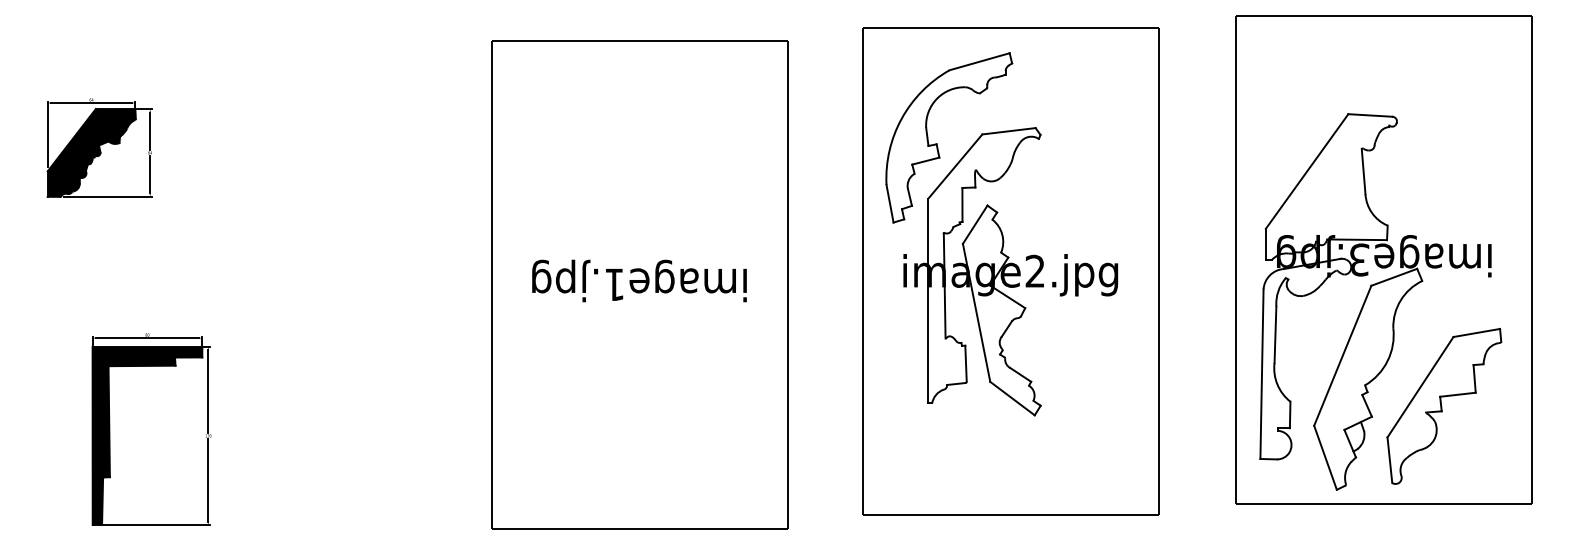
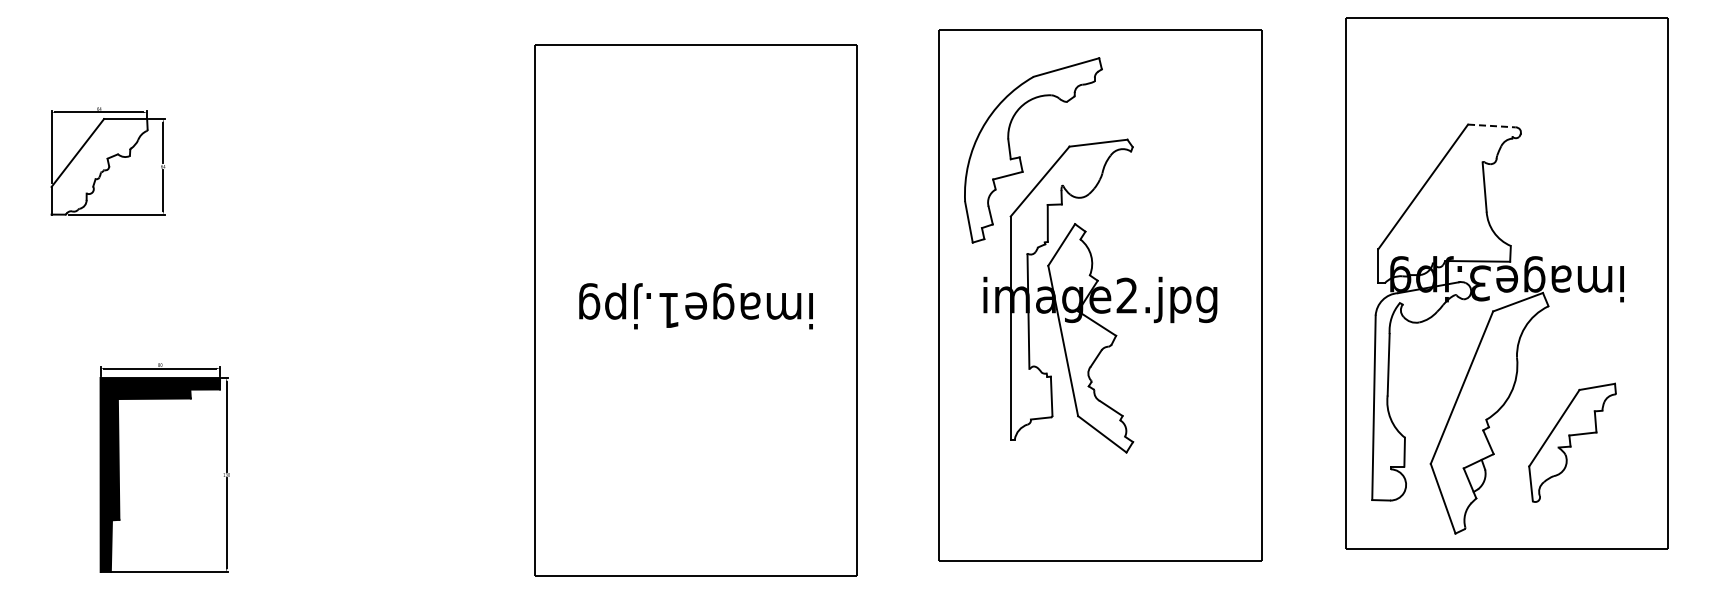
line: (1369, 115) -> (1491, 125), solid -> dashed
fill: (91, 152) -> (99, 166), removed
part: (1444, 406) -> (1572, 442), size x0.7

